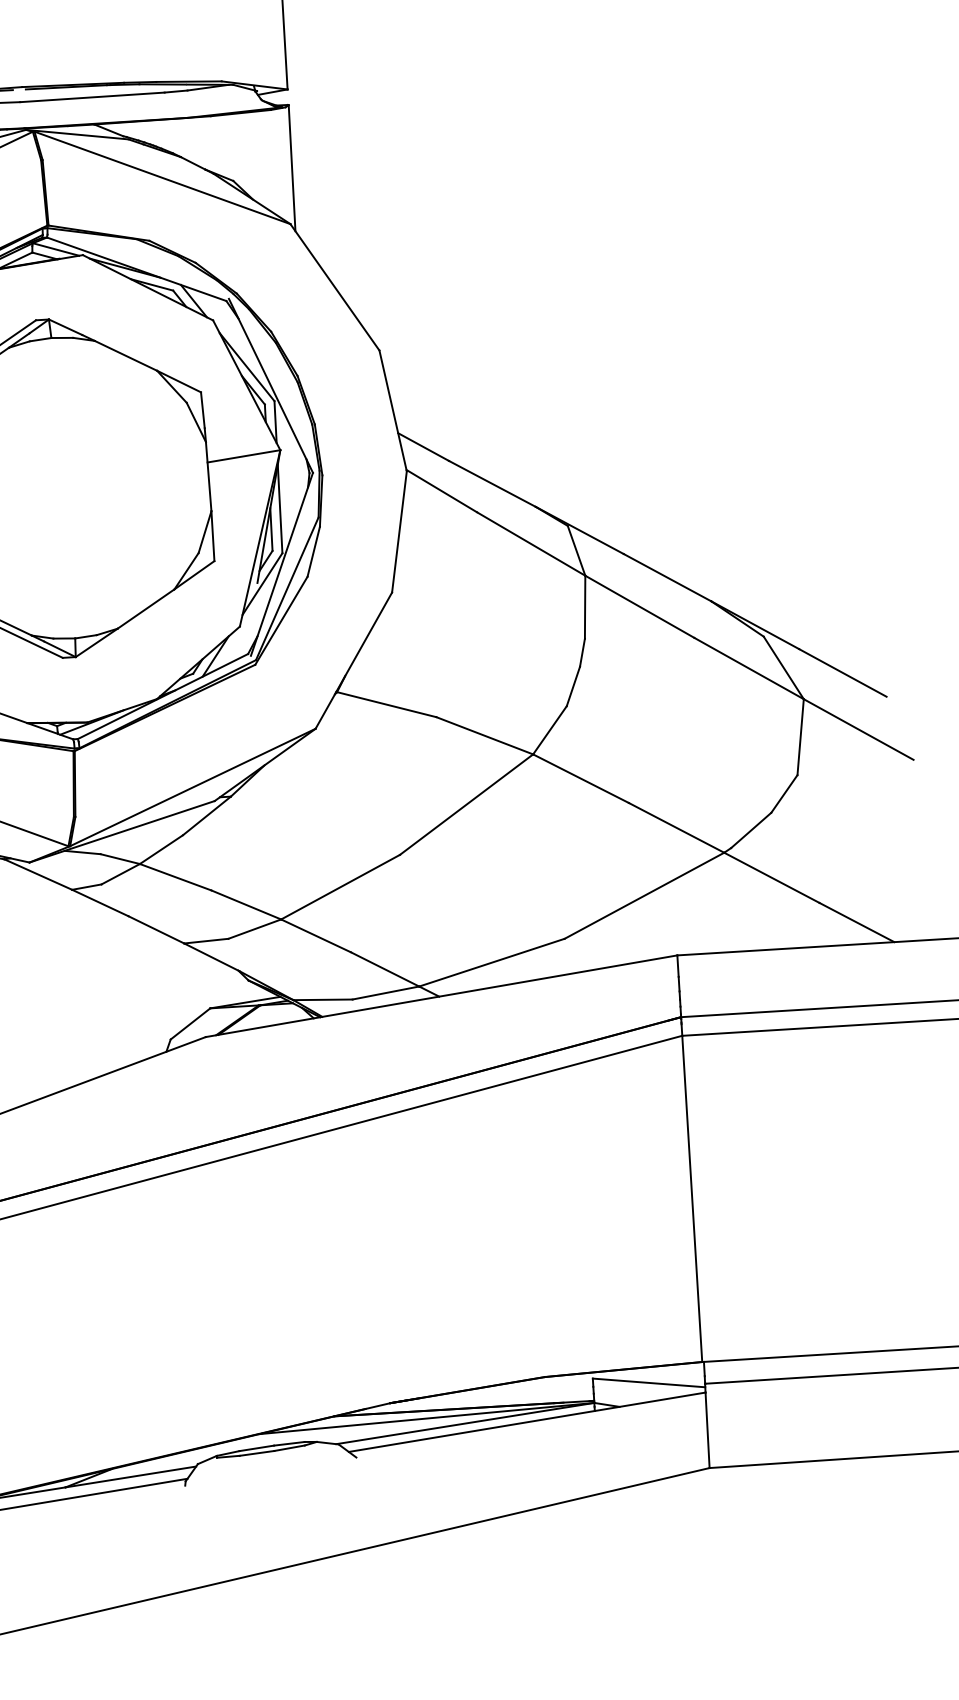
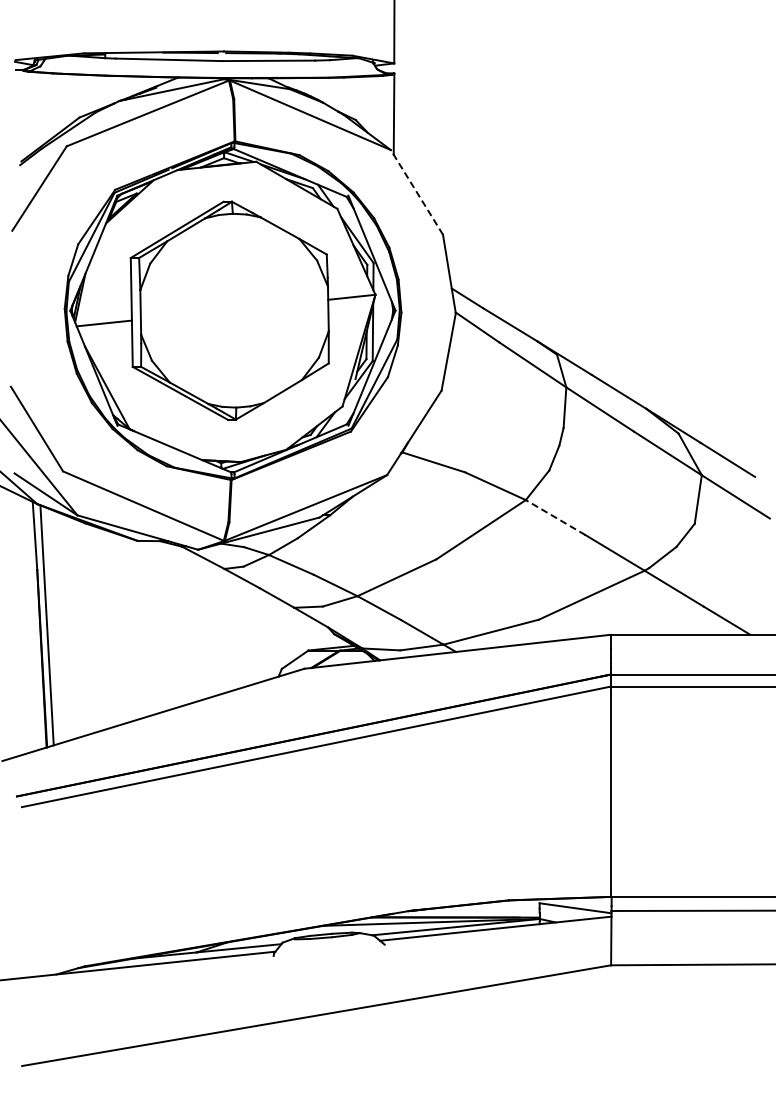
line: (334, 287) -> (416, 192), solid -> dashed
line: (580, 778) -> (555, 517), solid -> dashed

